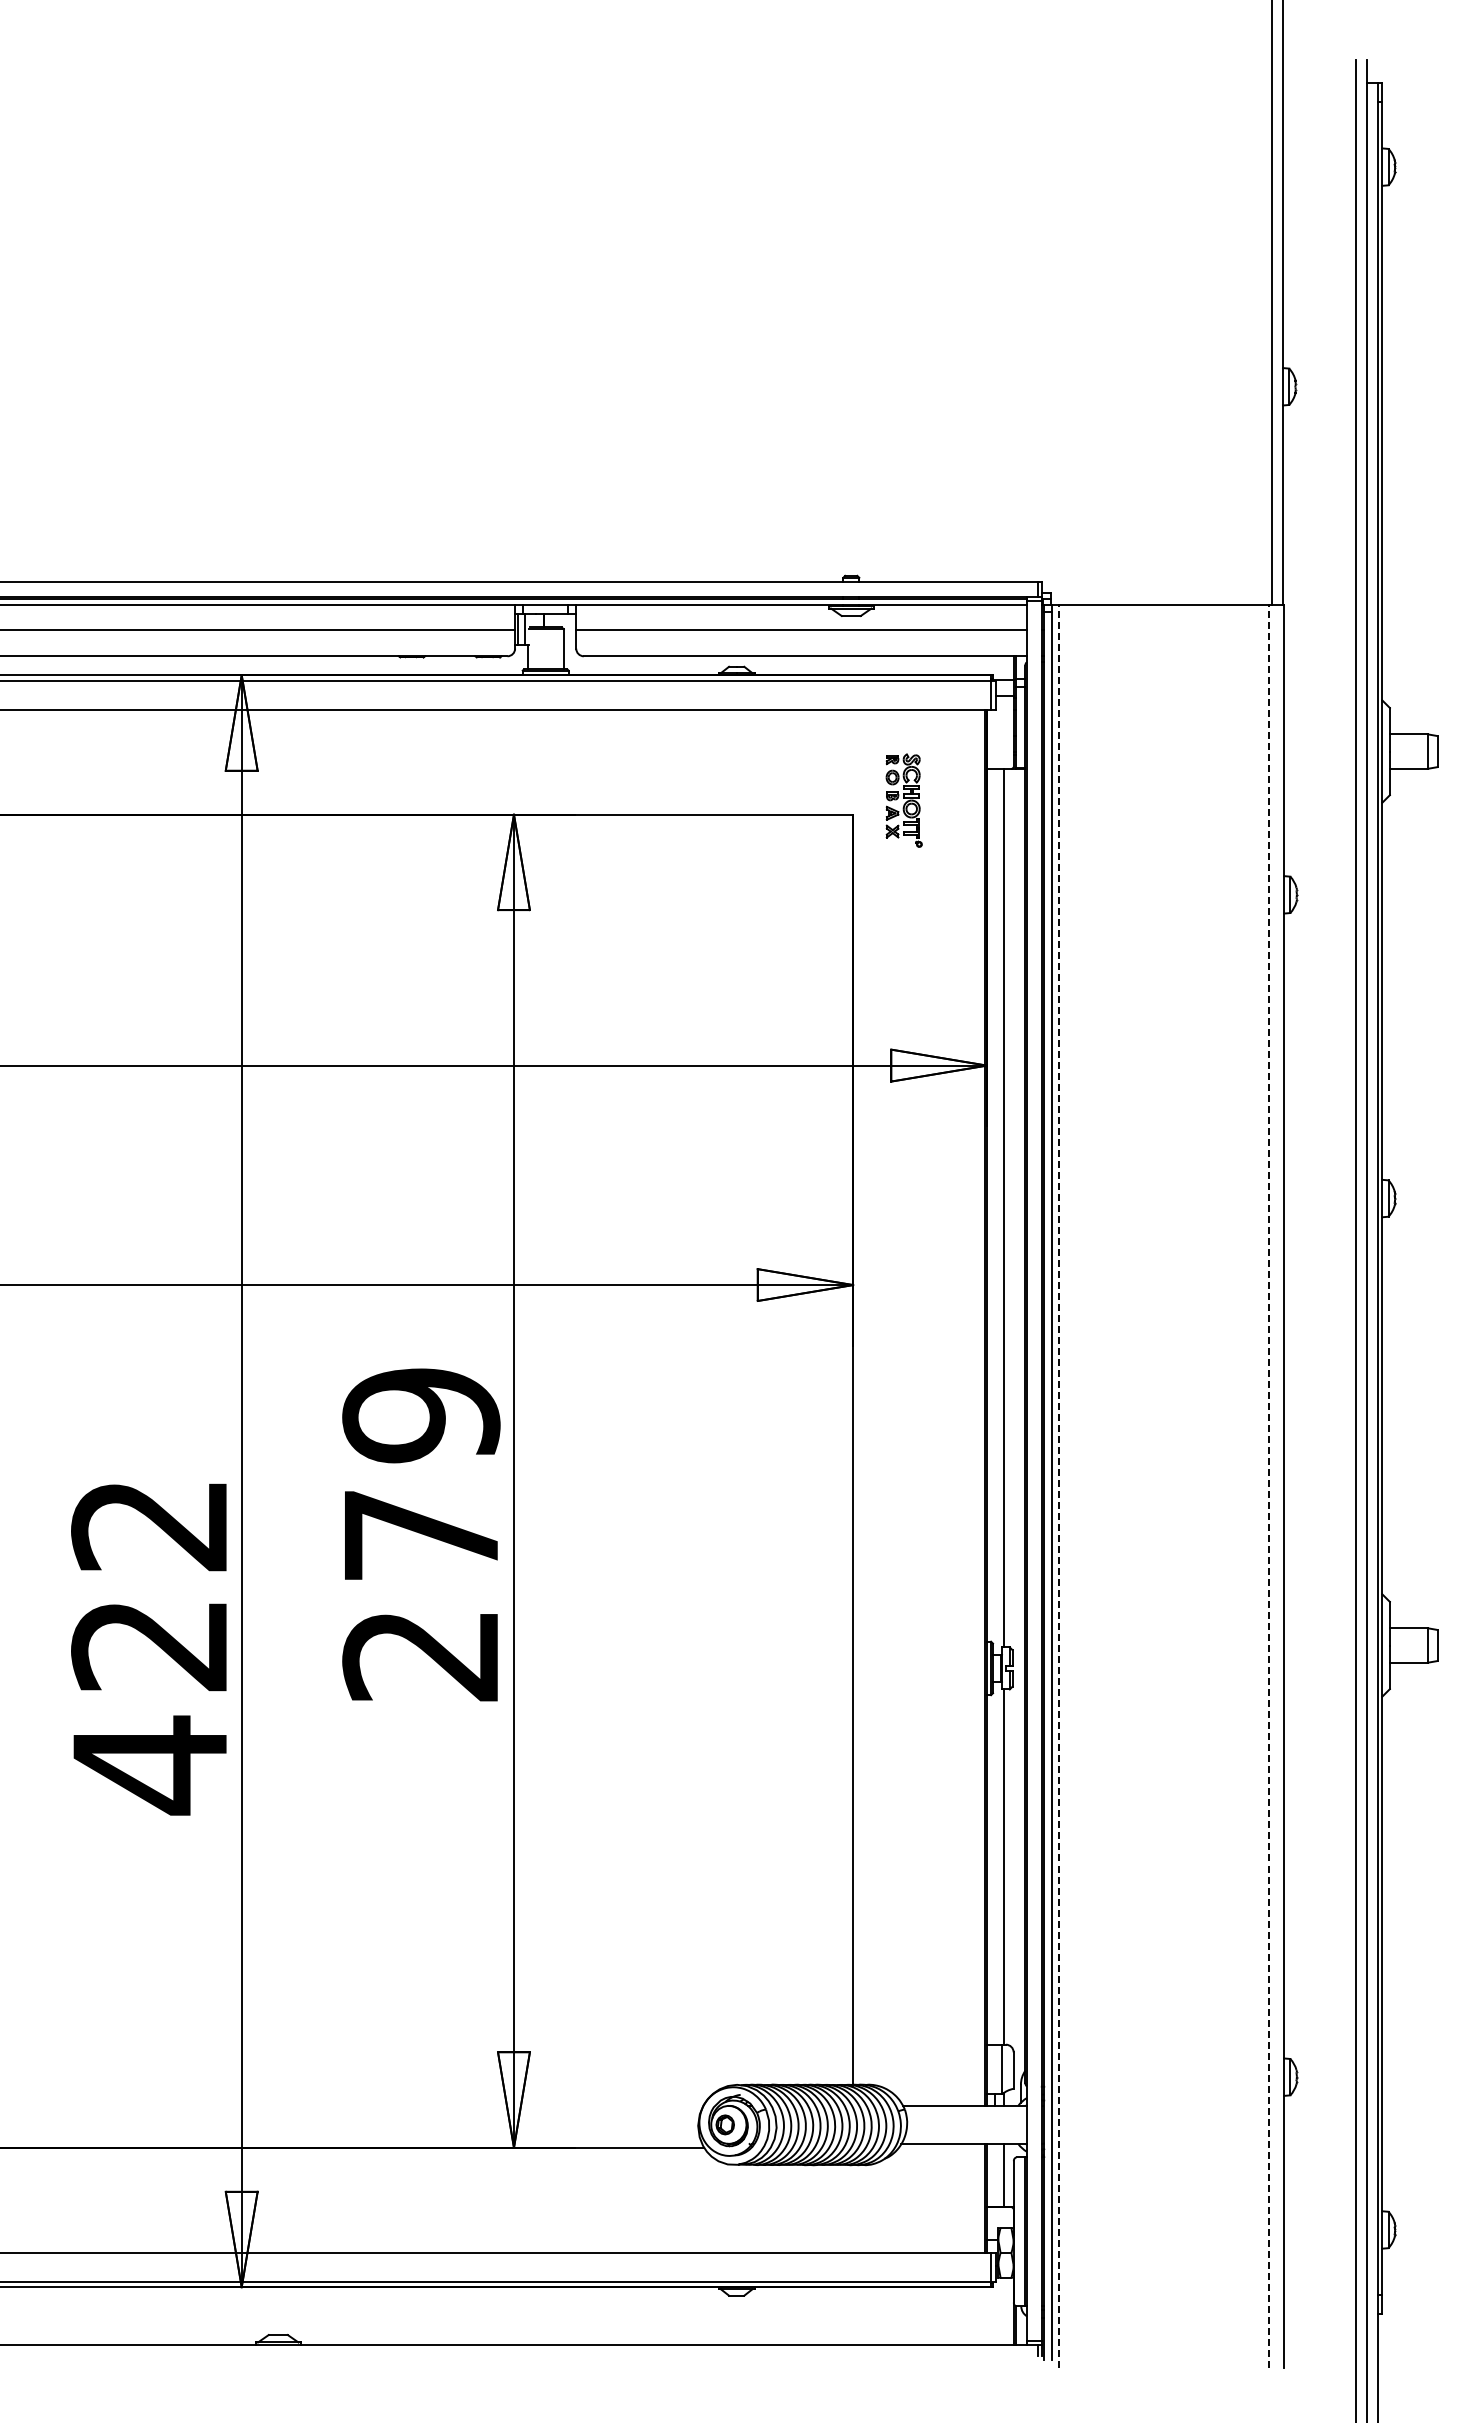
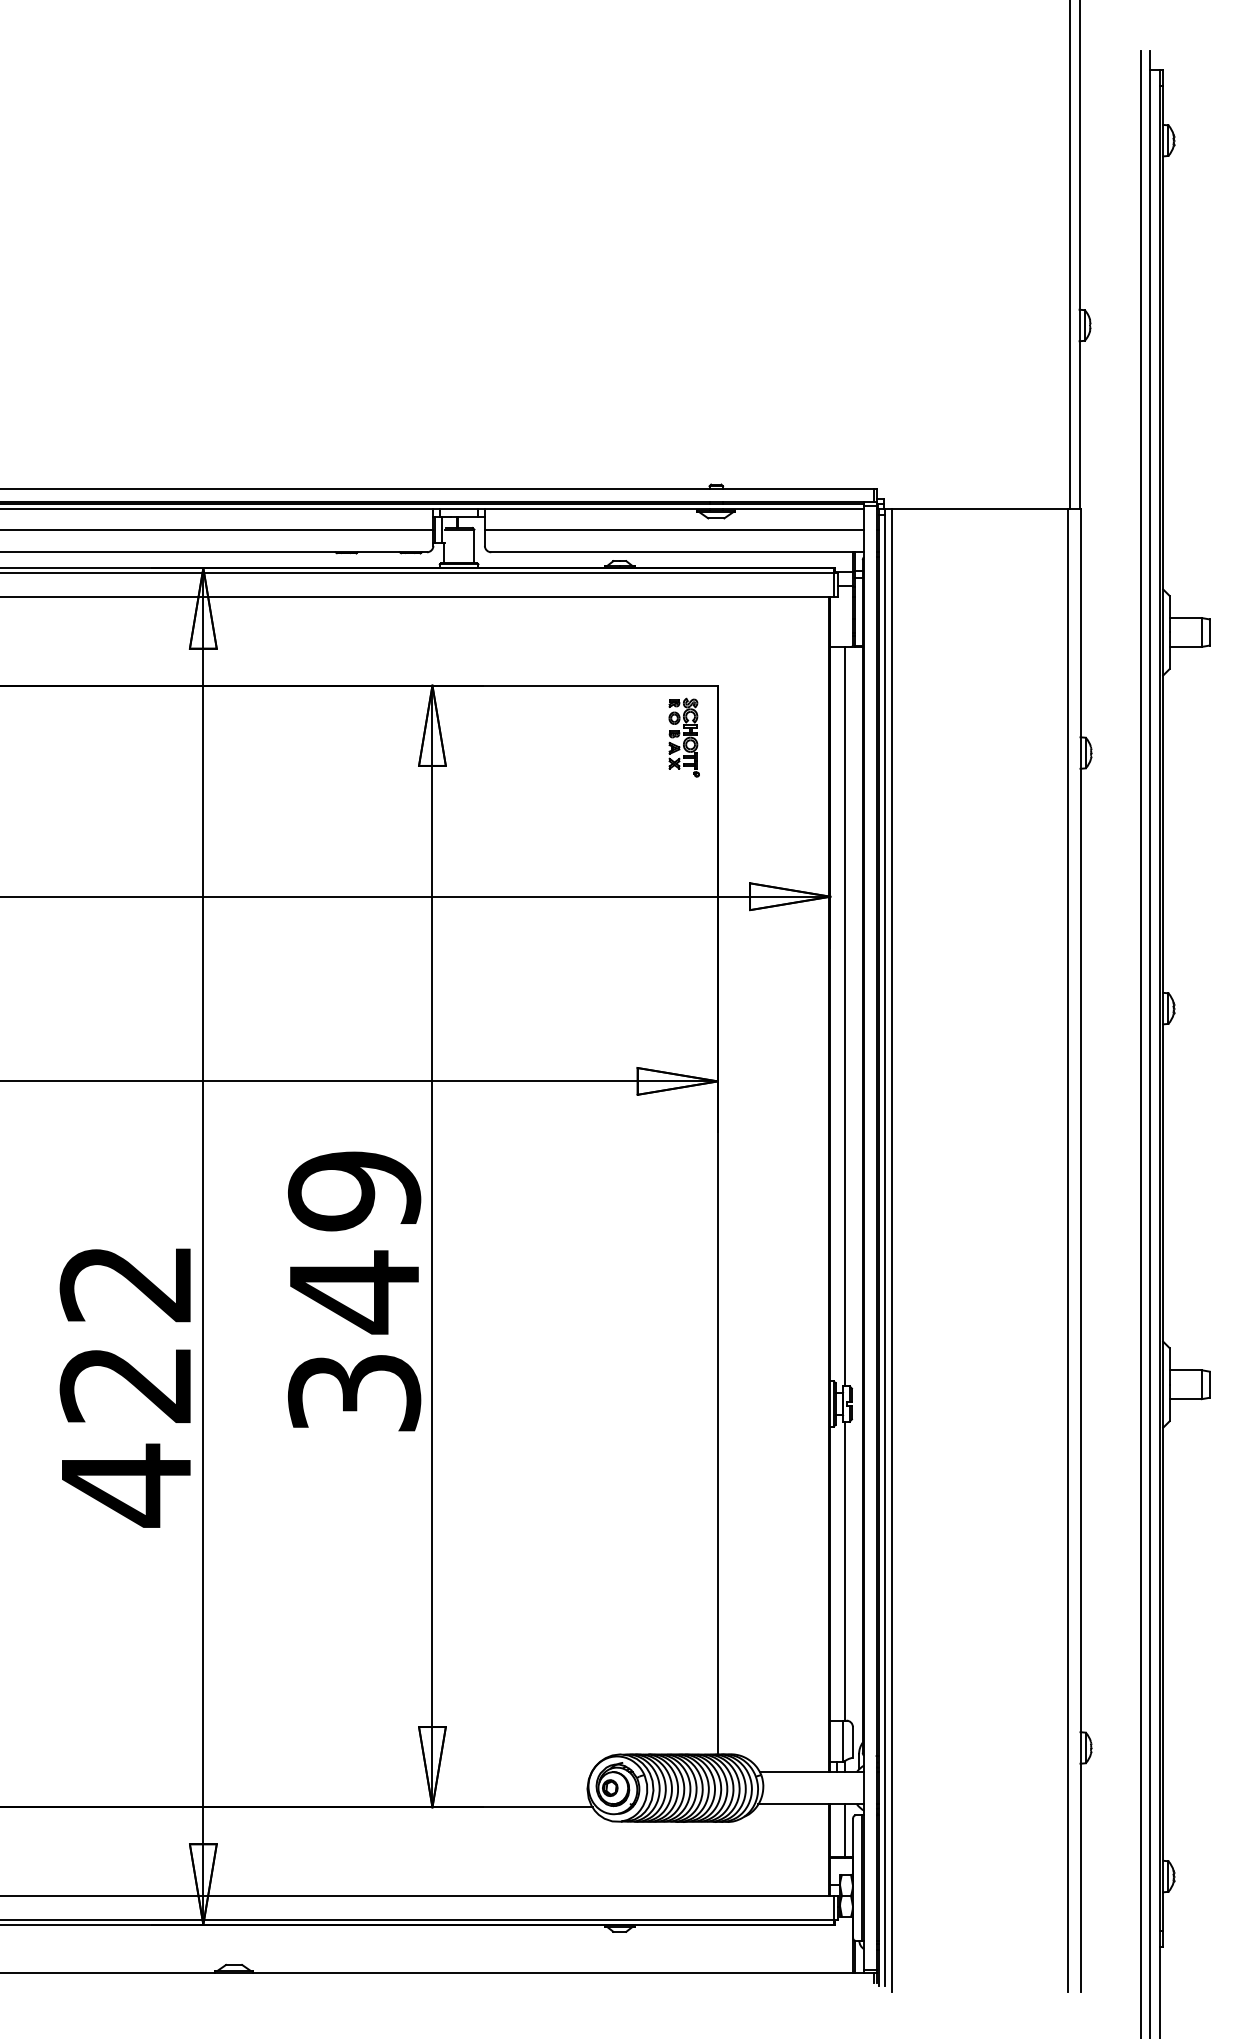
part: (903, 800) -> (683, 737), moved
line: (1059, 1485) -> (891, 1250), dashed -> solid
line: (1268, 1485) -> (1067, 1250), dashed -> solid
text: (421, 1593) -> (354, 1340), 279 -> 349

